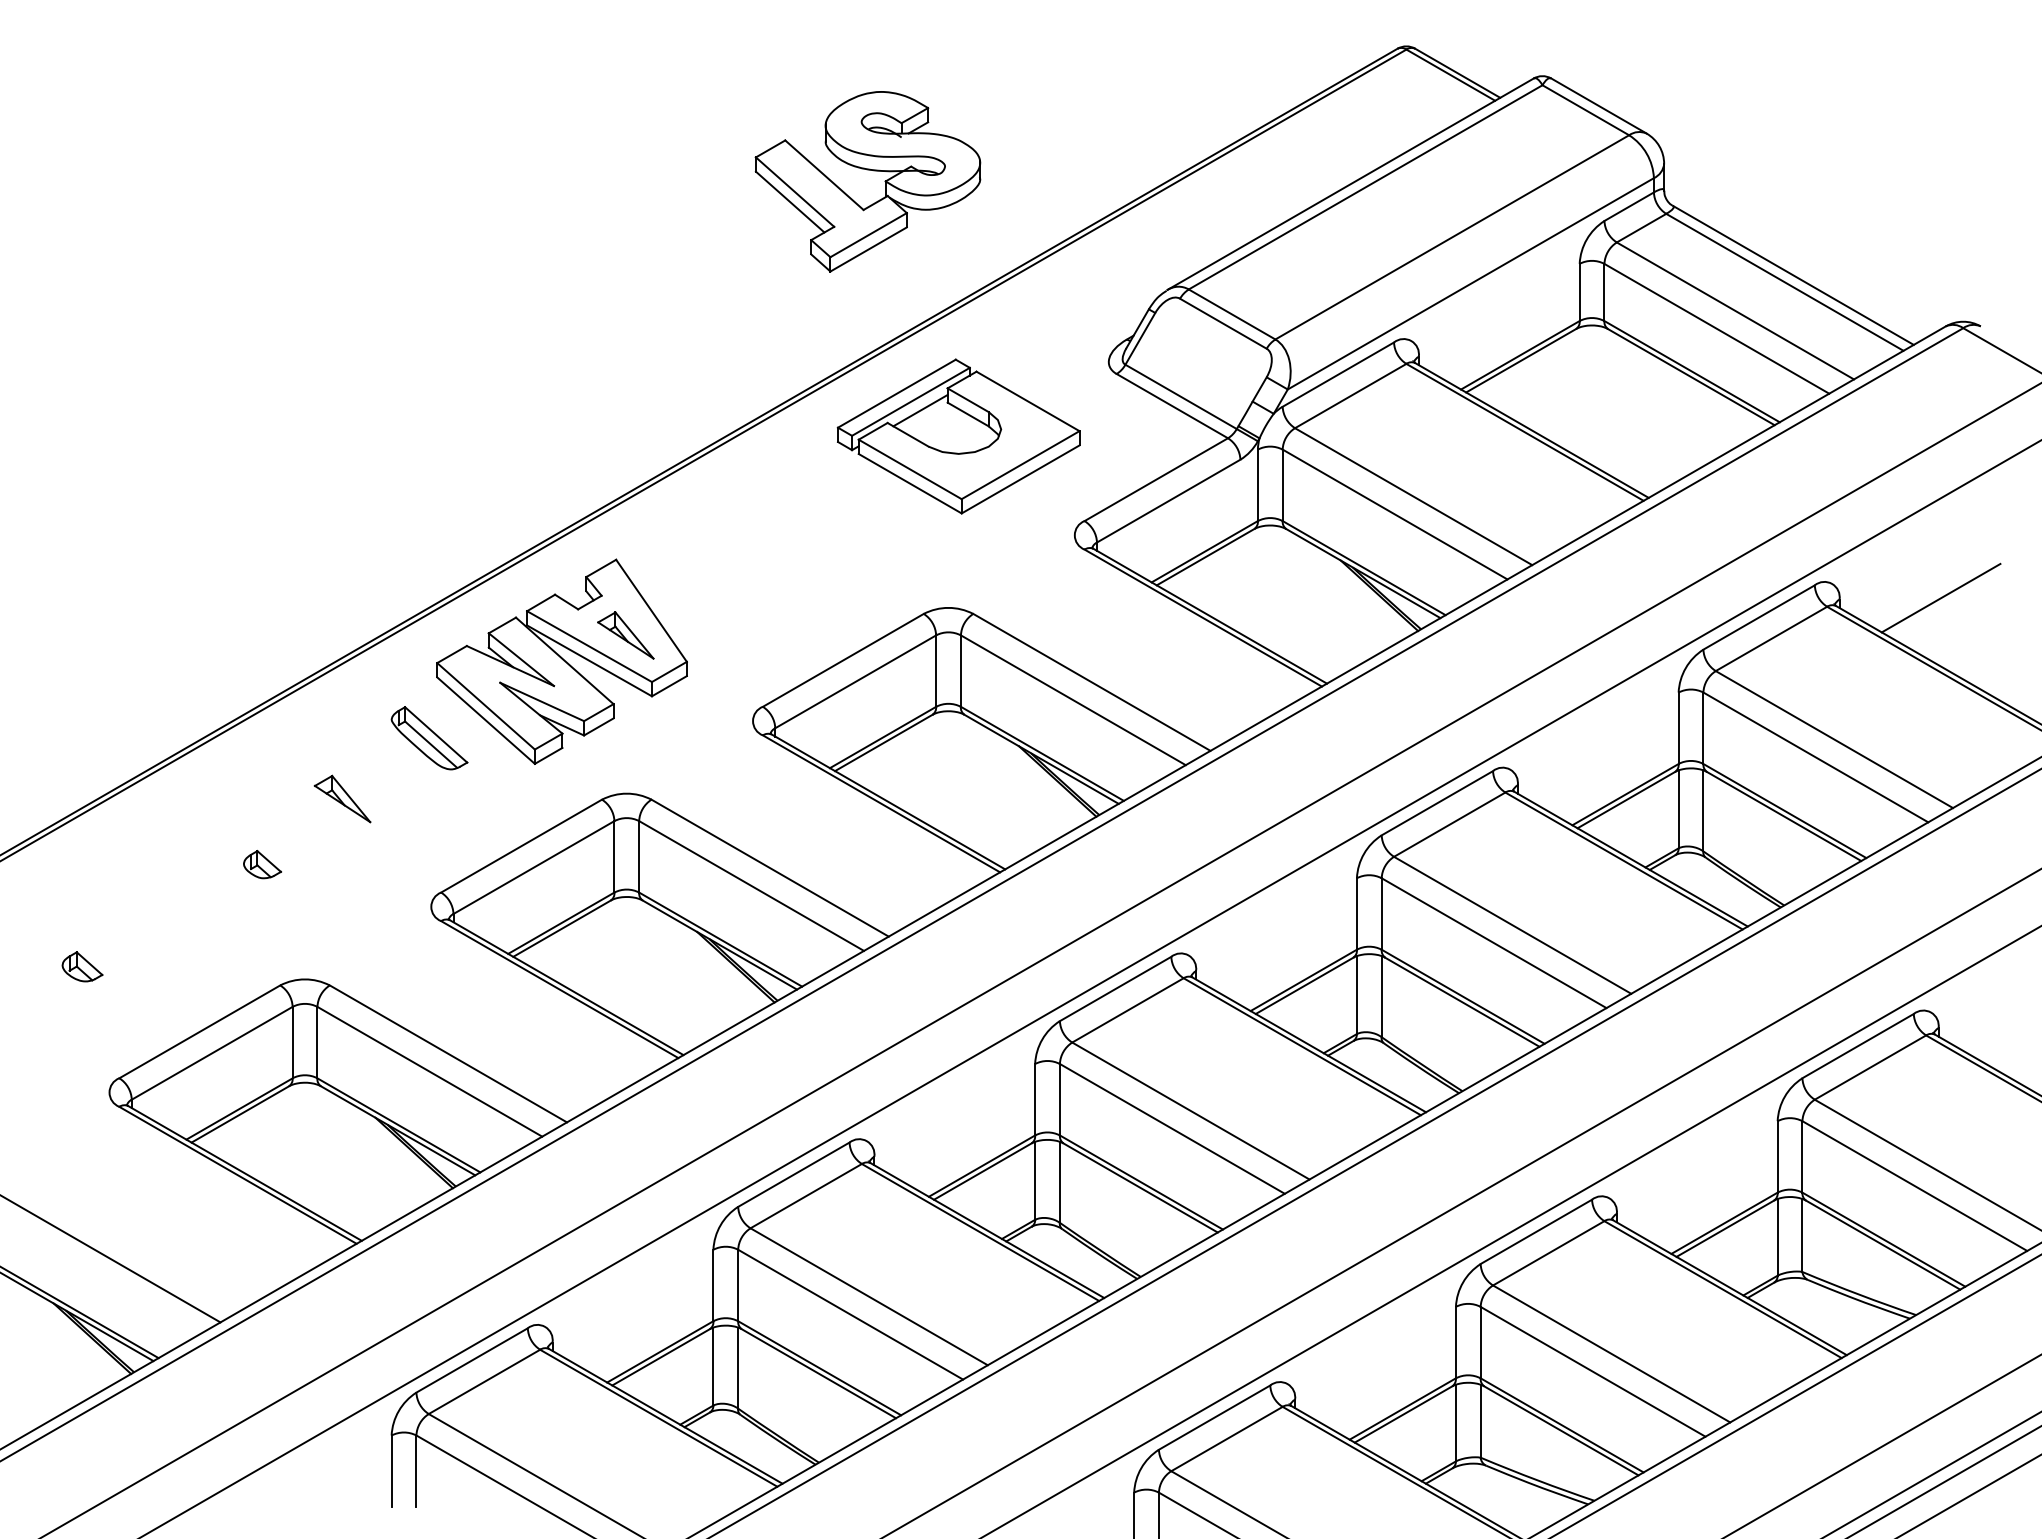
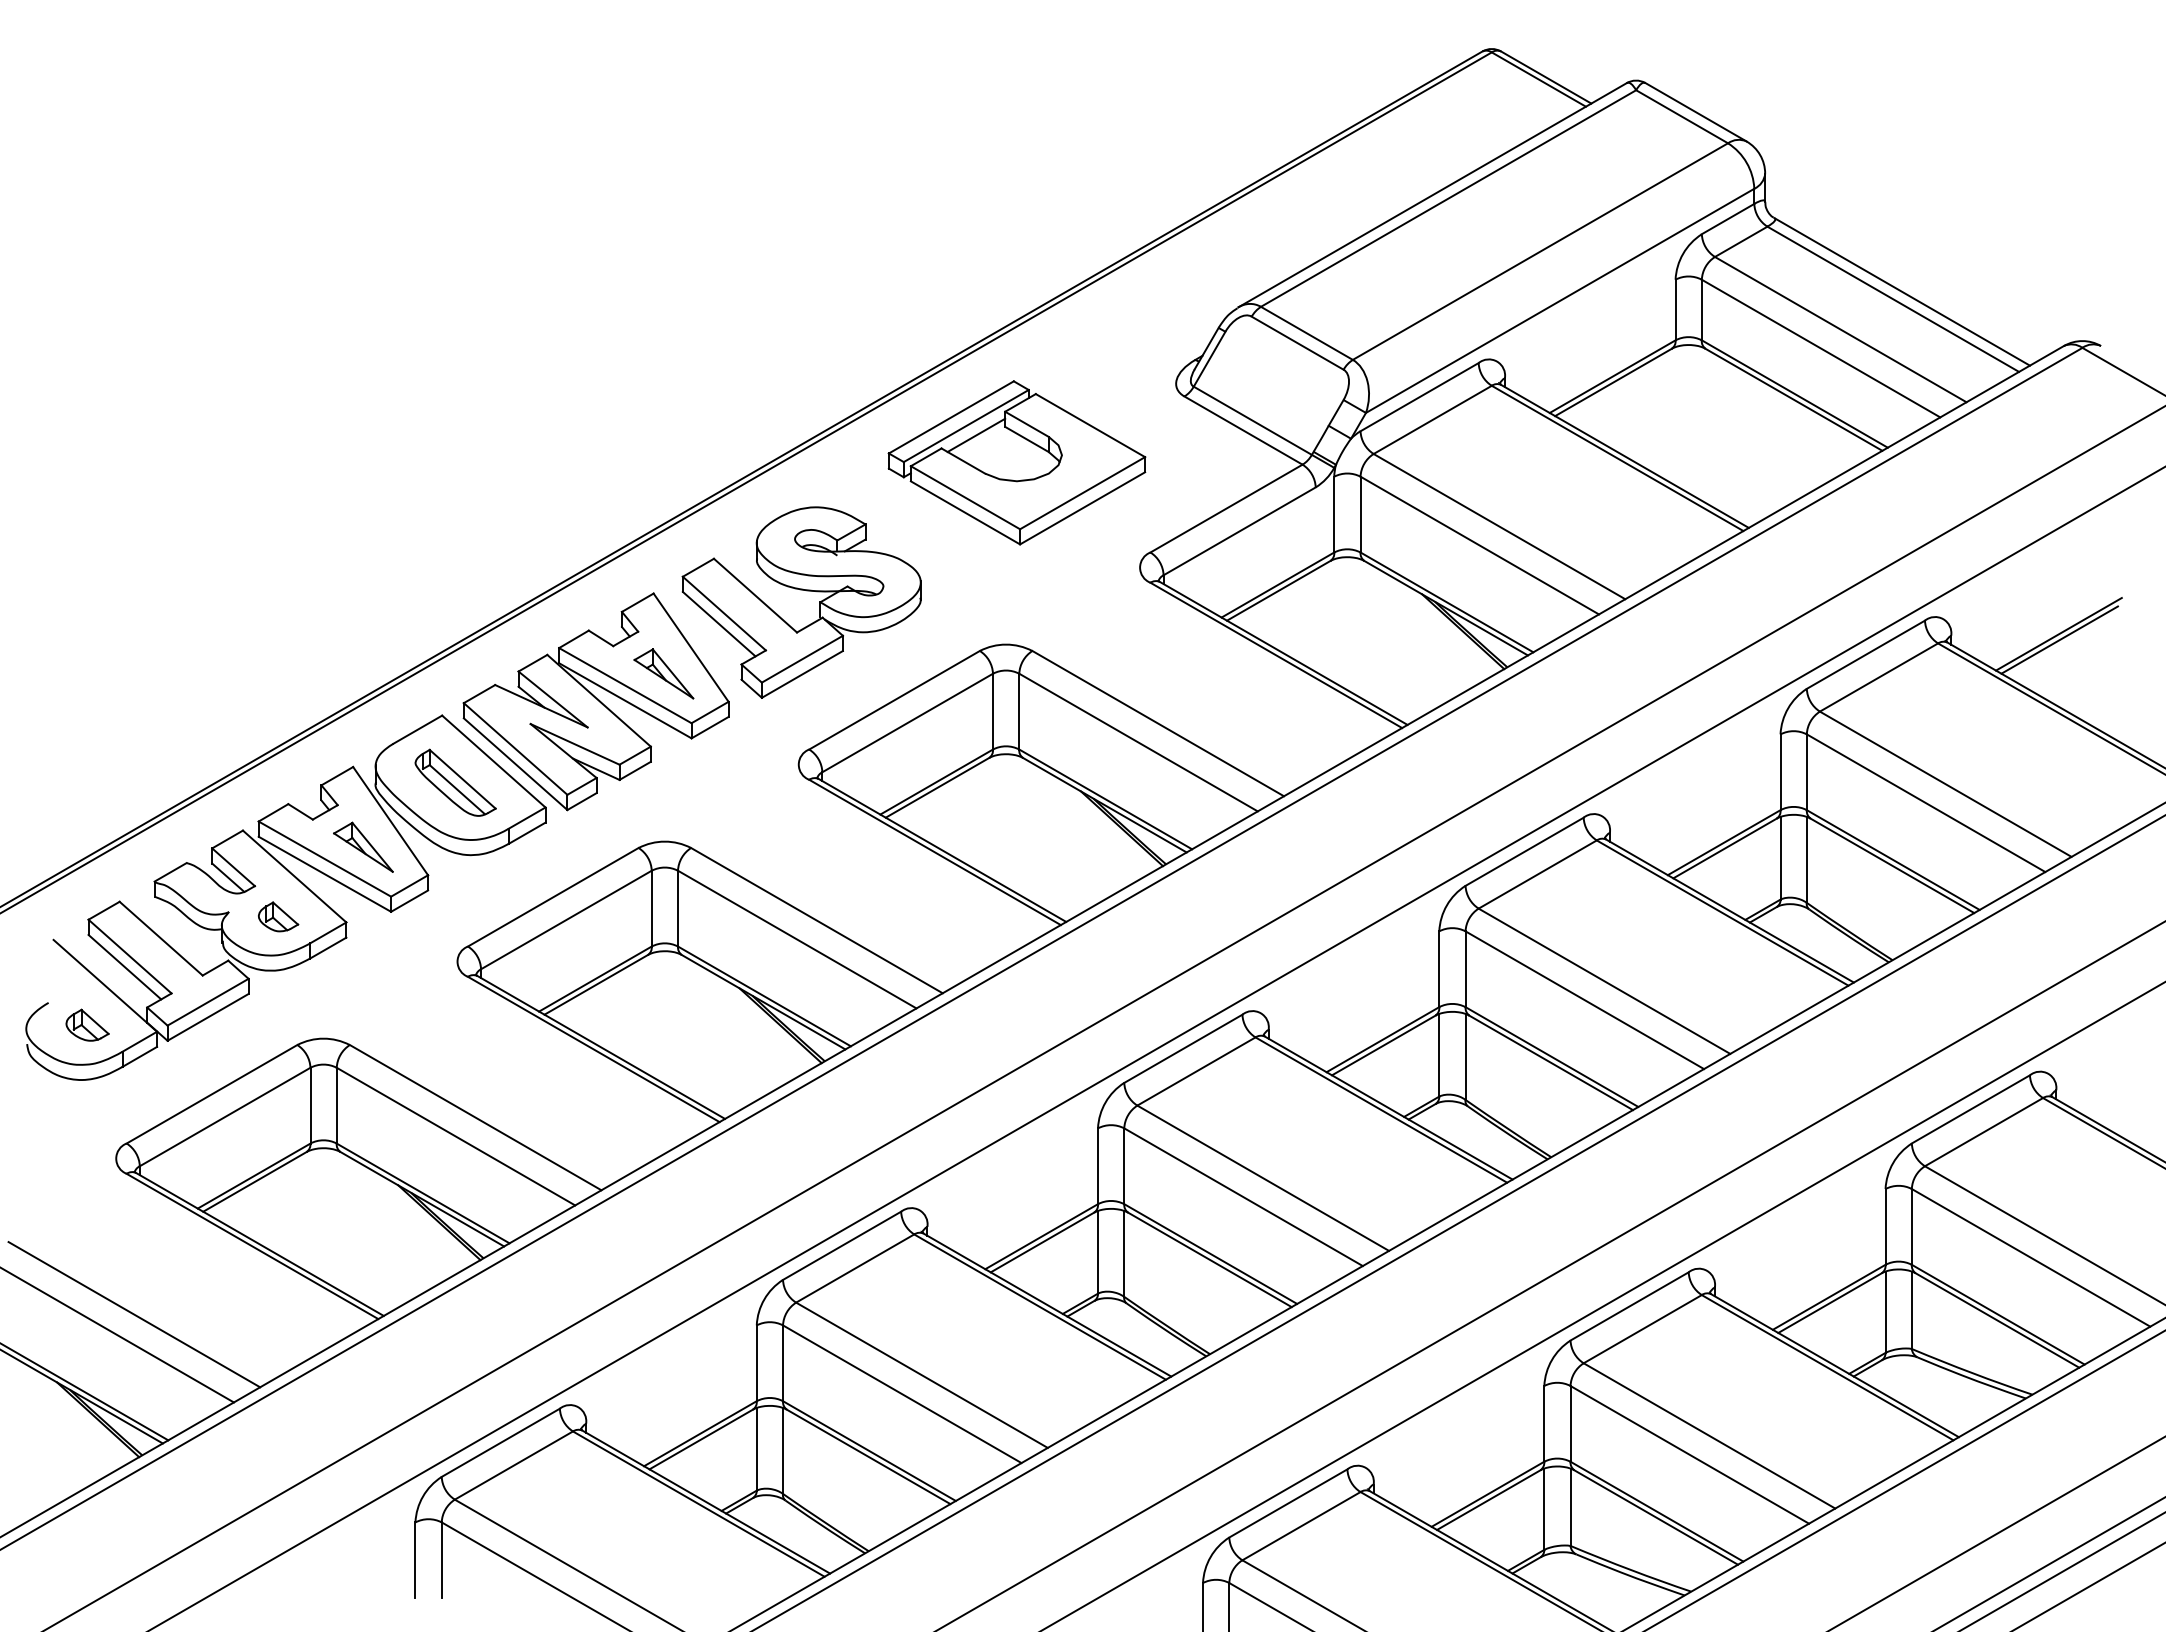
part: (867, 170) -> (801, 590), moved
line: (1941, 603) -> (2059, 639), added
part: (269, 846) -> (285, 897), added
line: (126, 1239) -> (134, 1314), added

